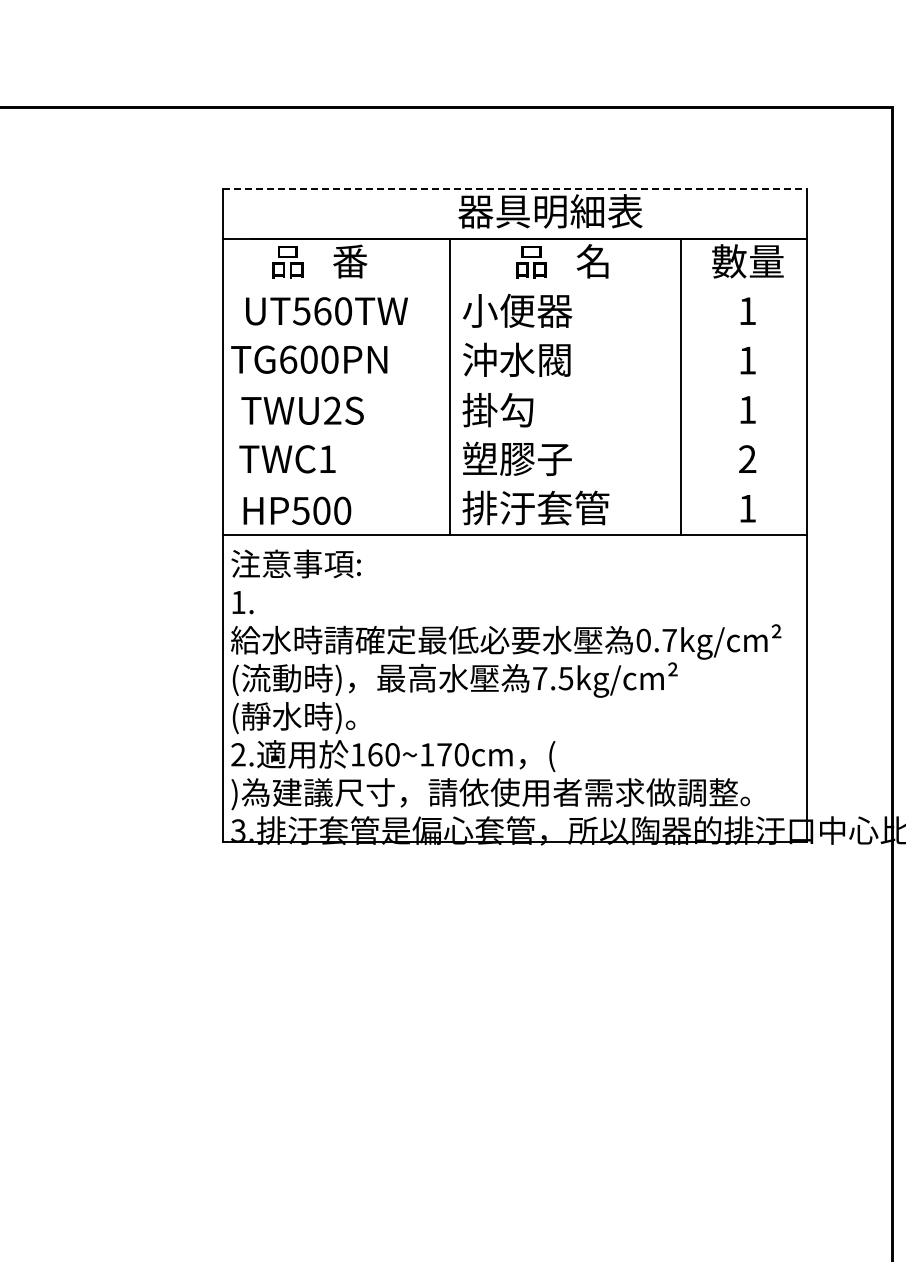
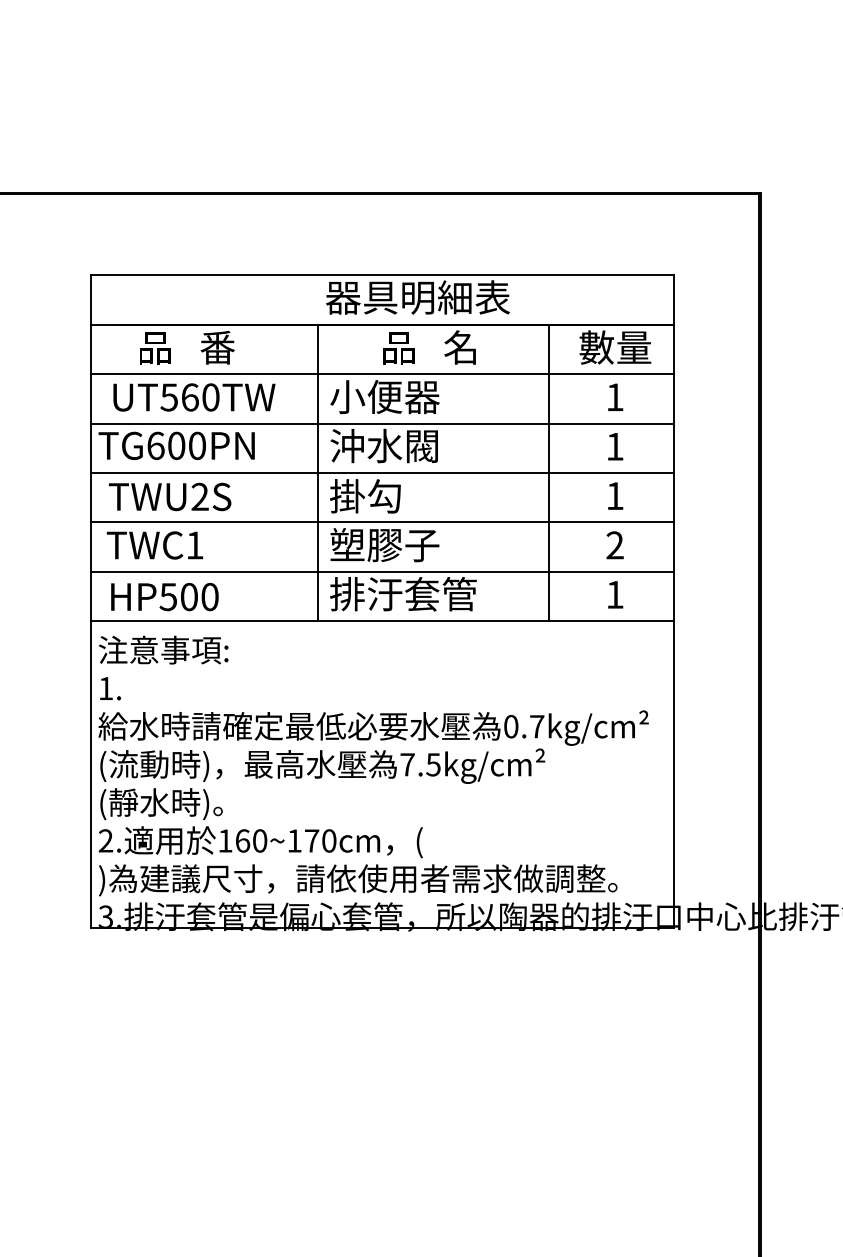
line: (515, 189) -> (382, 275), dashed -> solid
line: (514, 287) -> (381, 373), added
line: (514, 337) -> (381, 423), added
line: (514, 386) -> (381, 472), added
line: (514, 436) -> (381, 522), added
line: (514, 485) -> (381, 571), added

